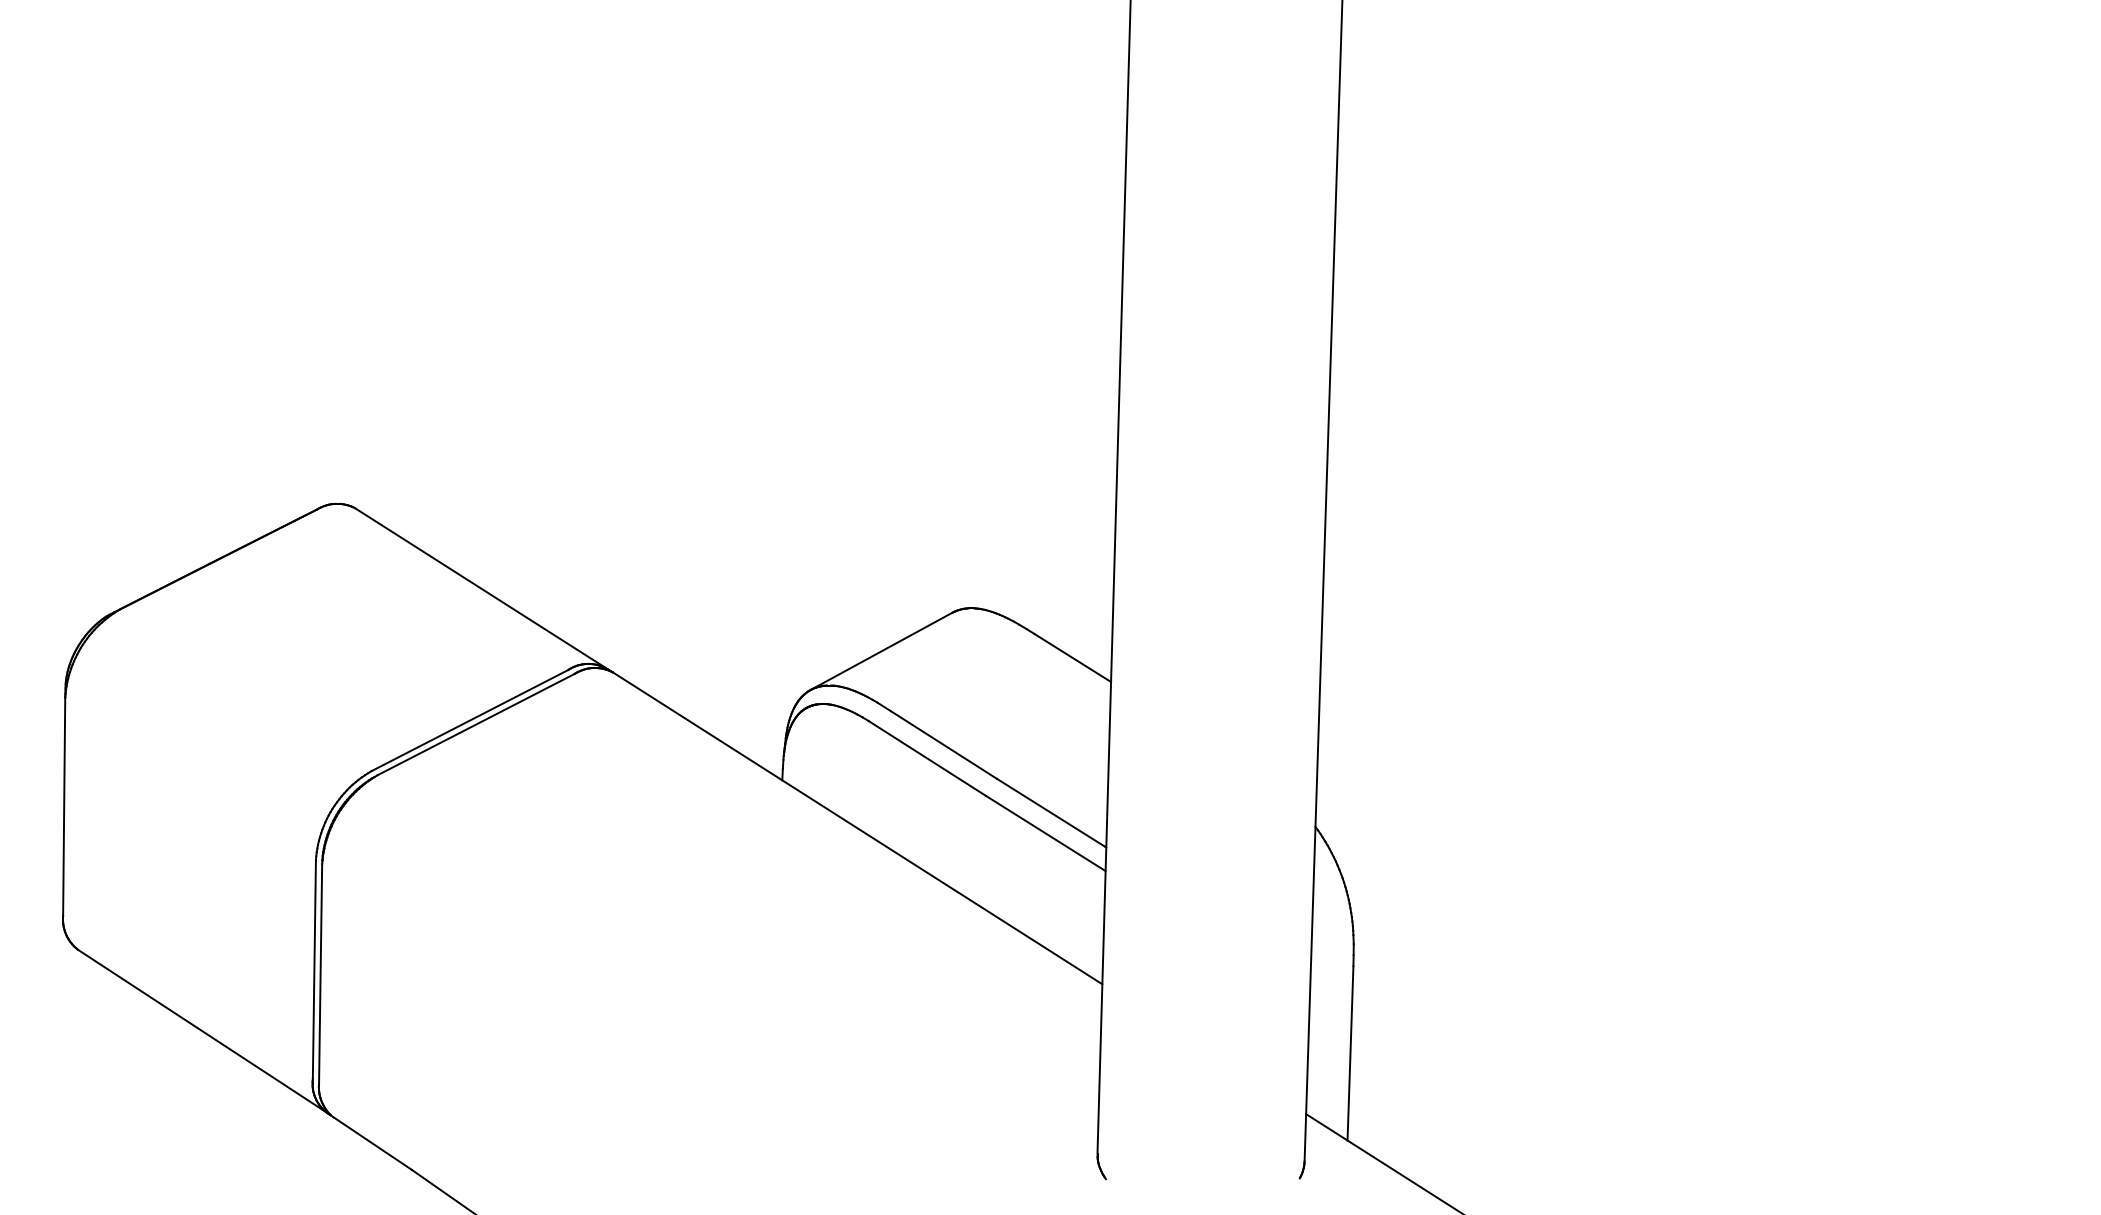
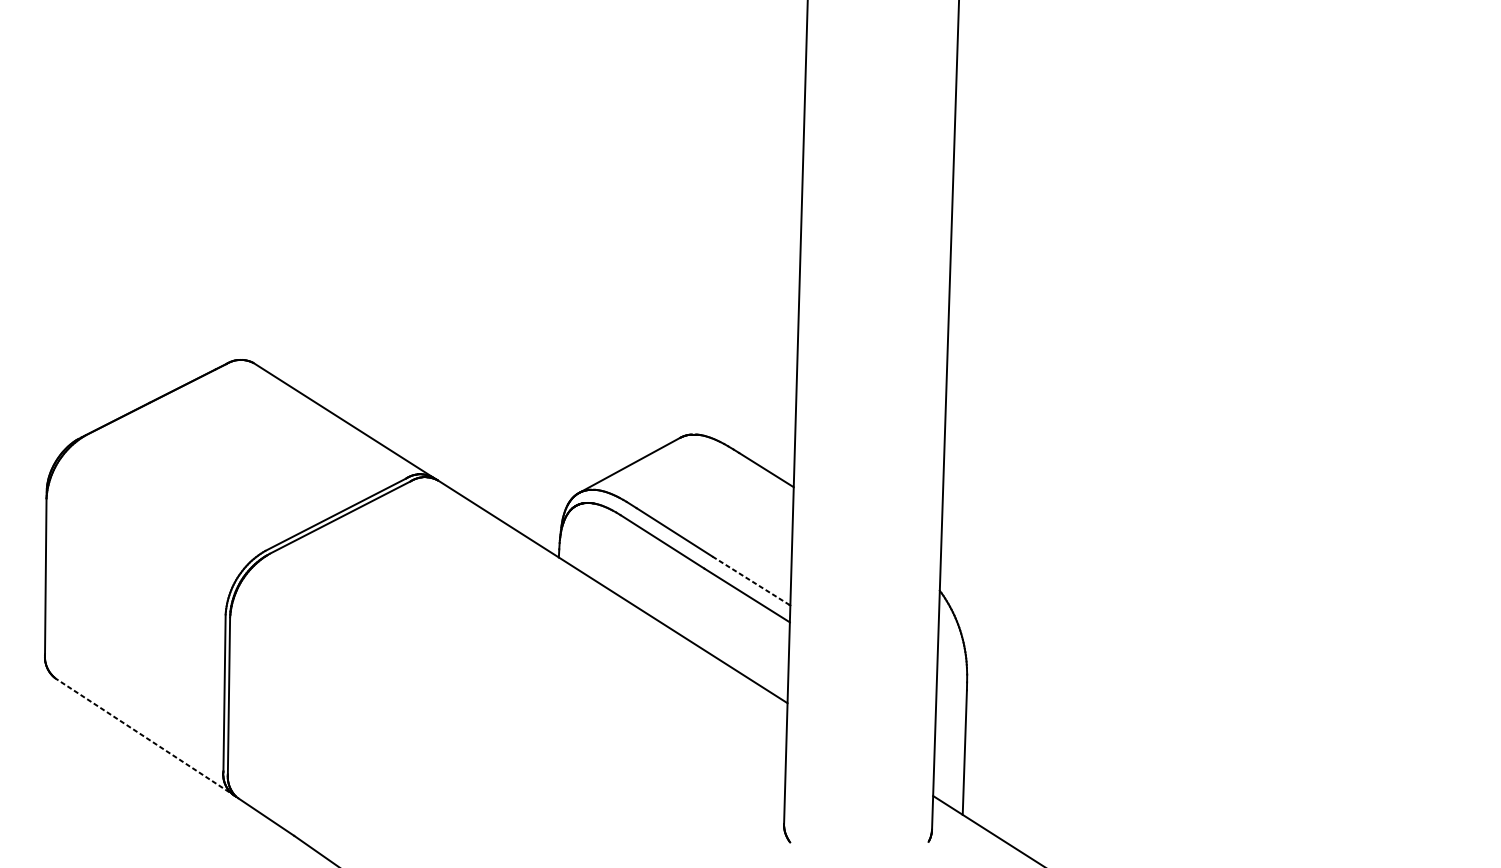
line: (1050, 812) -> (750, 580), solid -> dashed
line: (203, 1032) -> (145, 737), solid -> dashed

